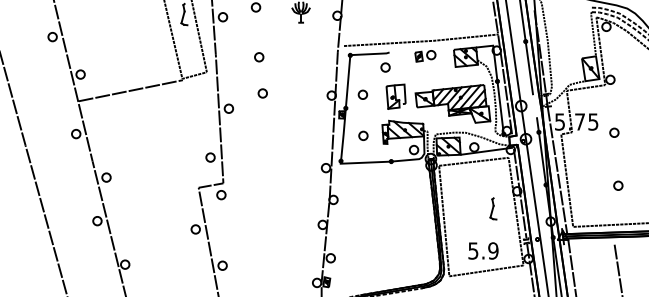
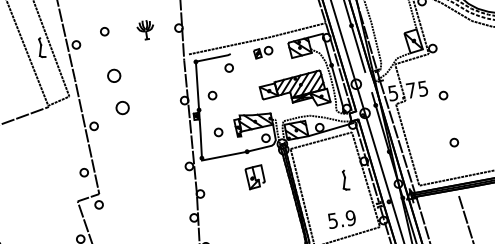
part: (259, 57) -> (114, 76), size x1.6
part: (262, 93) -> (122, 108), size x1.6
part: (395, 96) -> (254, 177), moved

